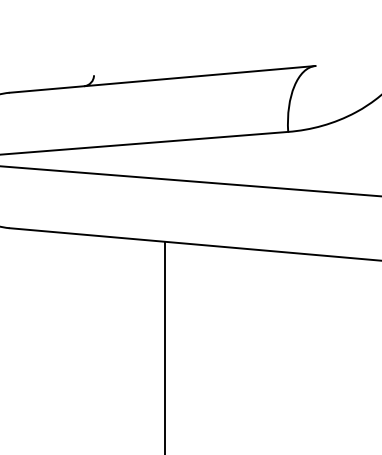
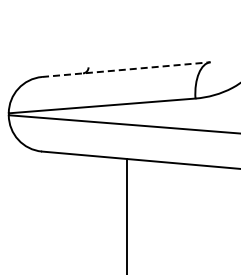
line: (162, 79) -> (126, 69), solid -> dashed

